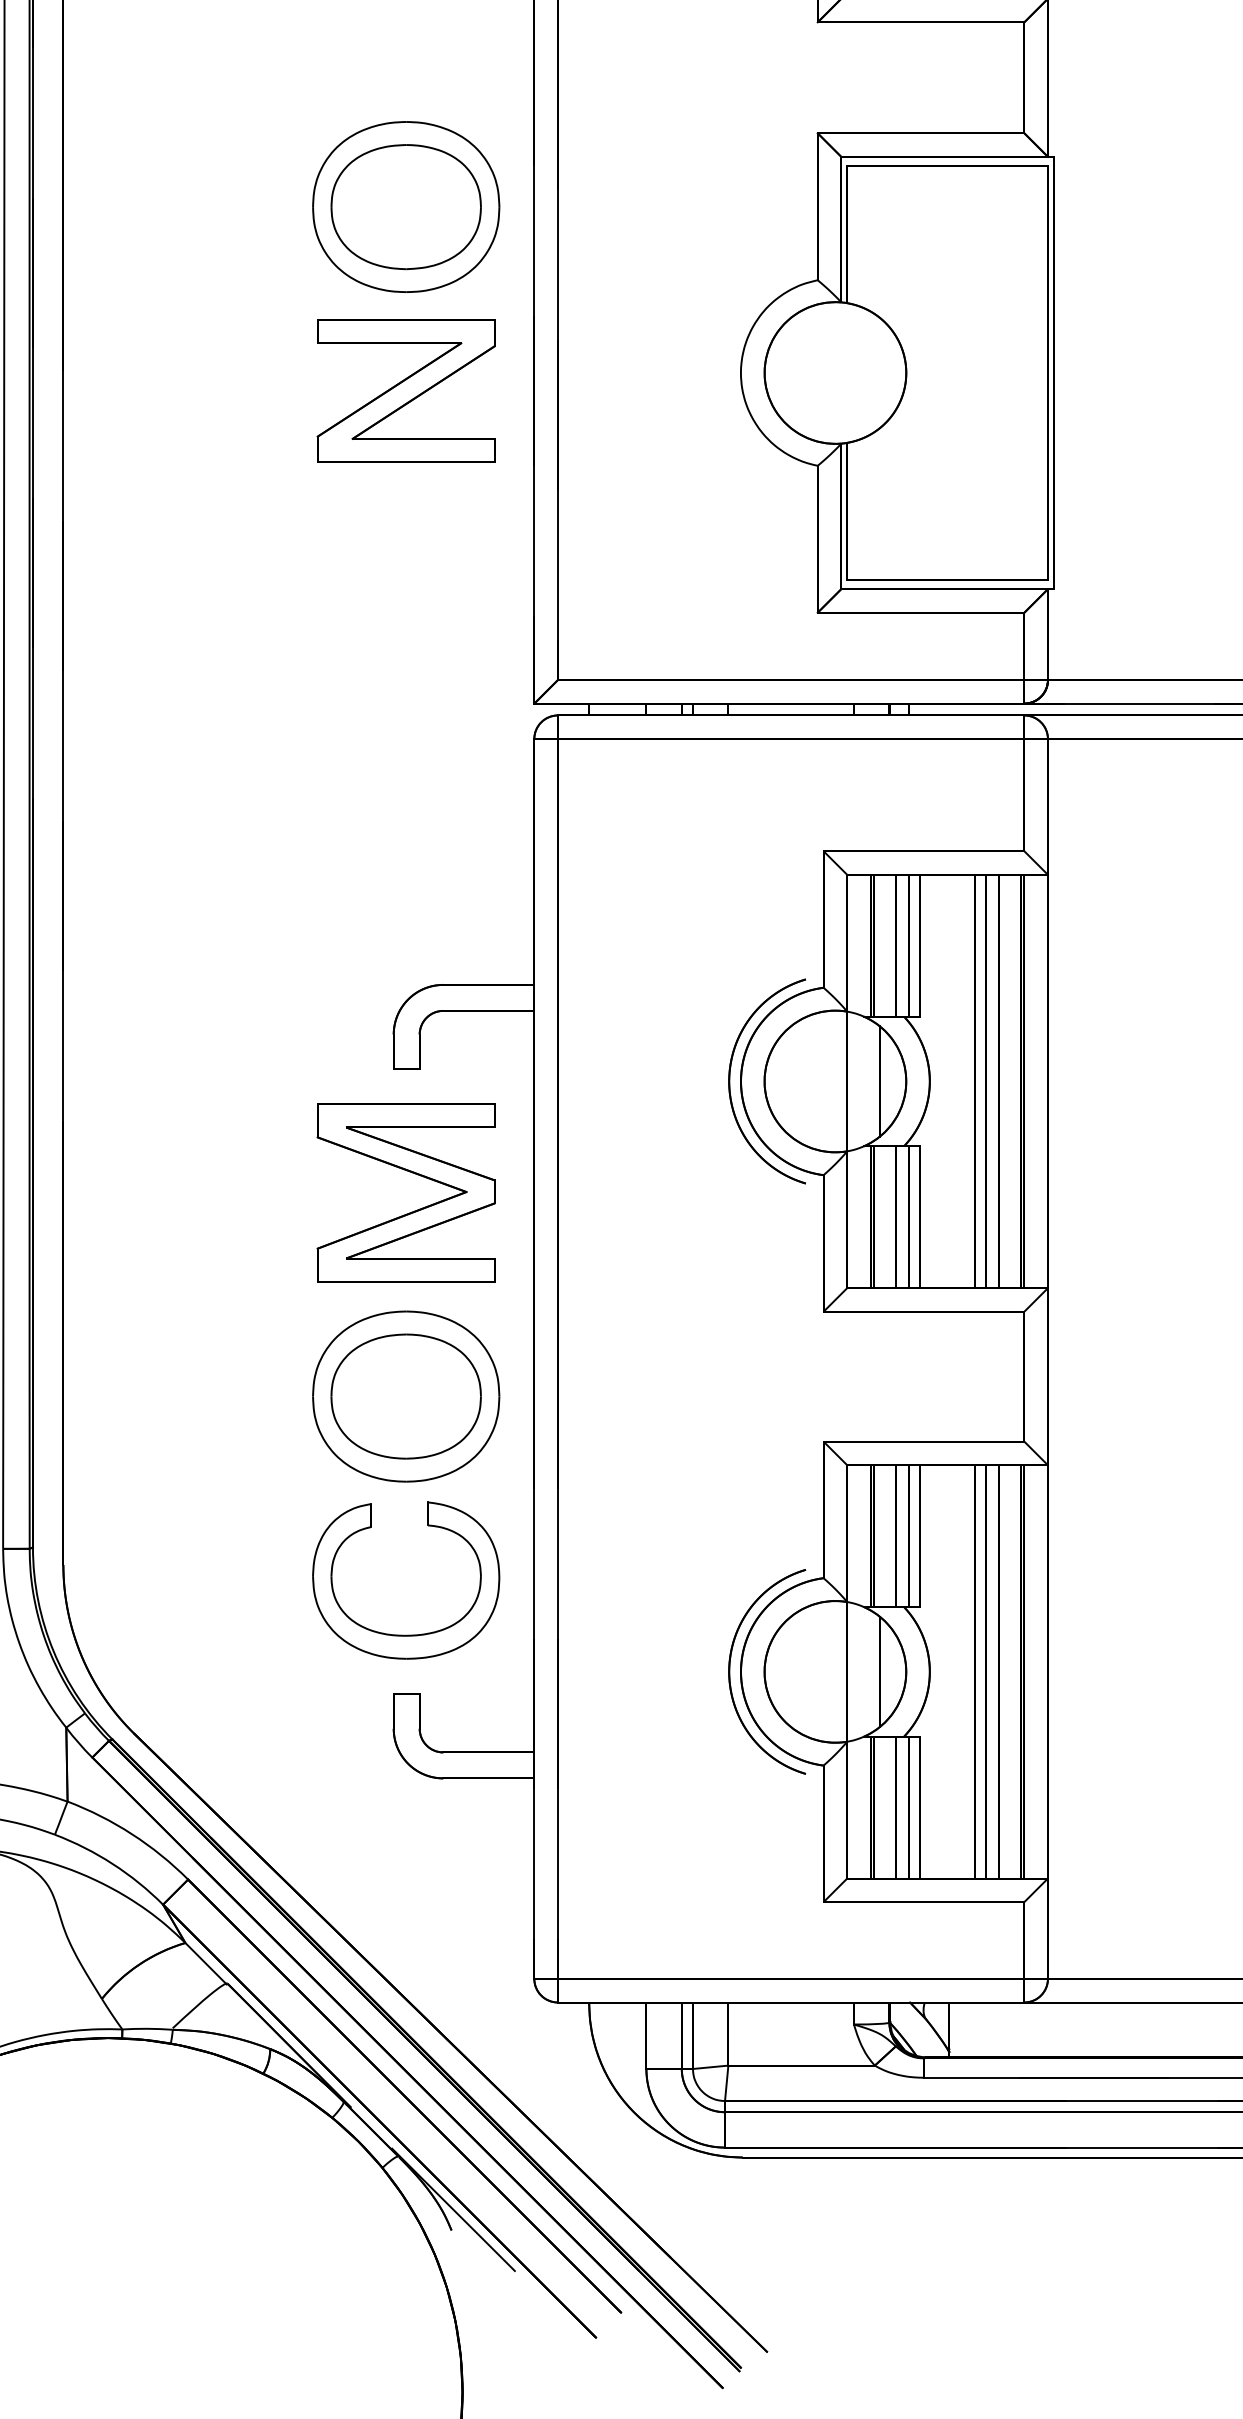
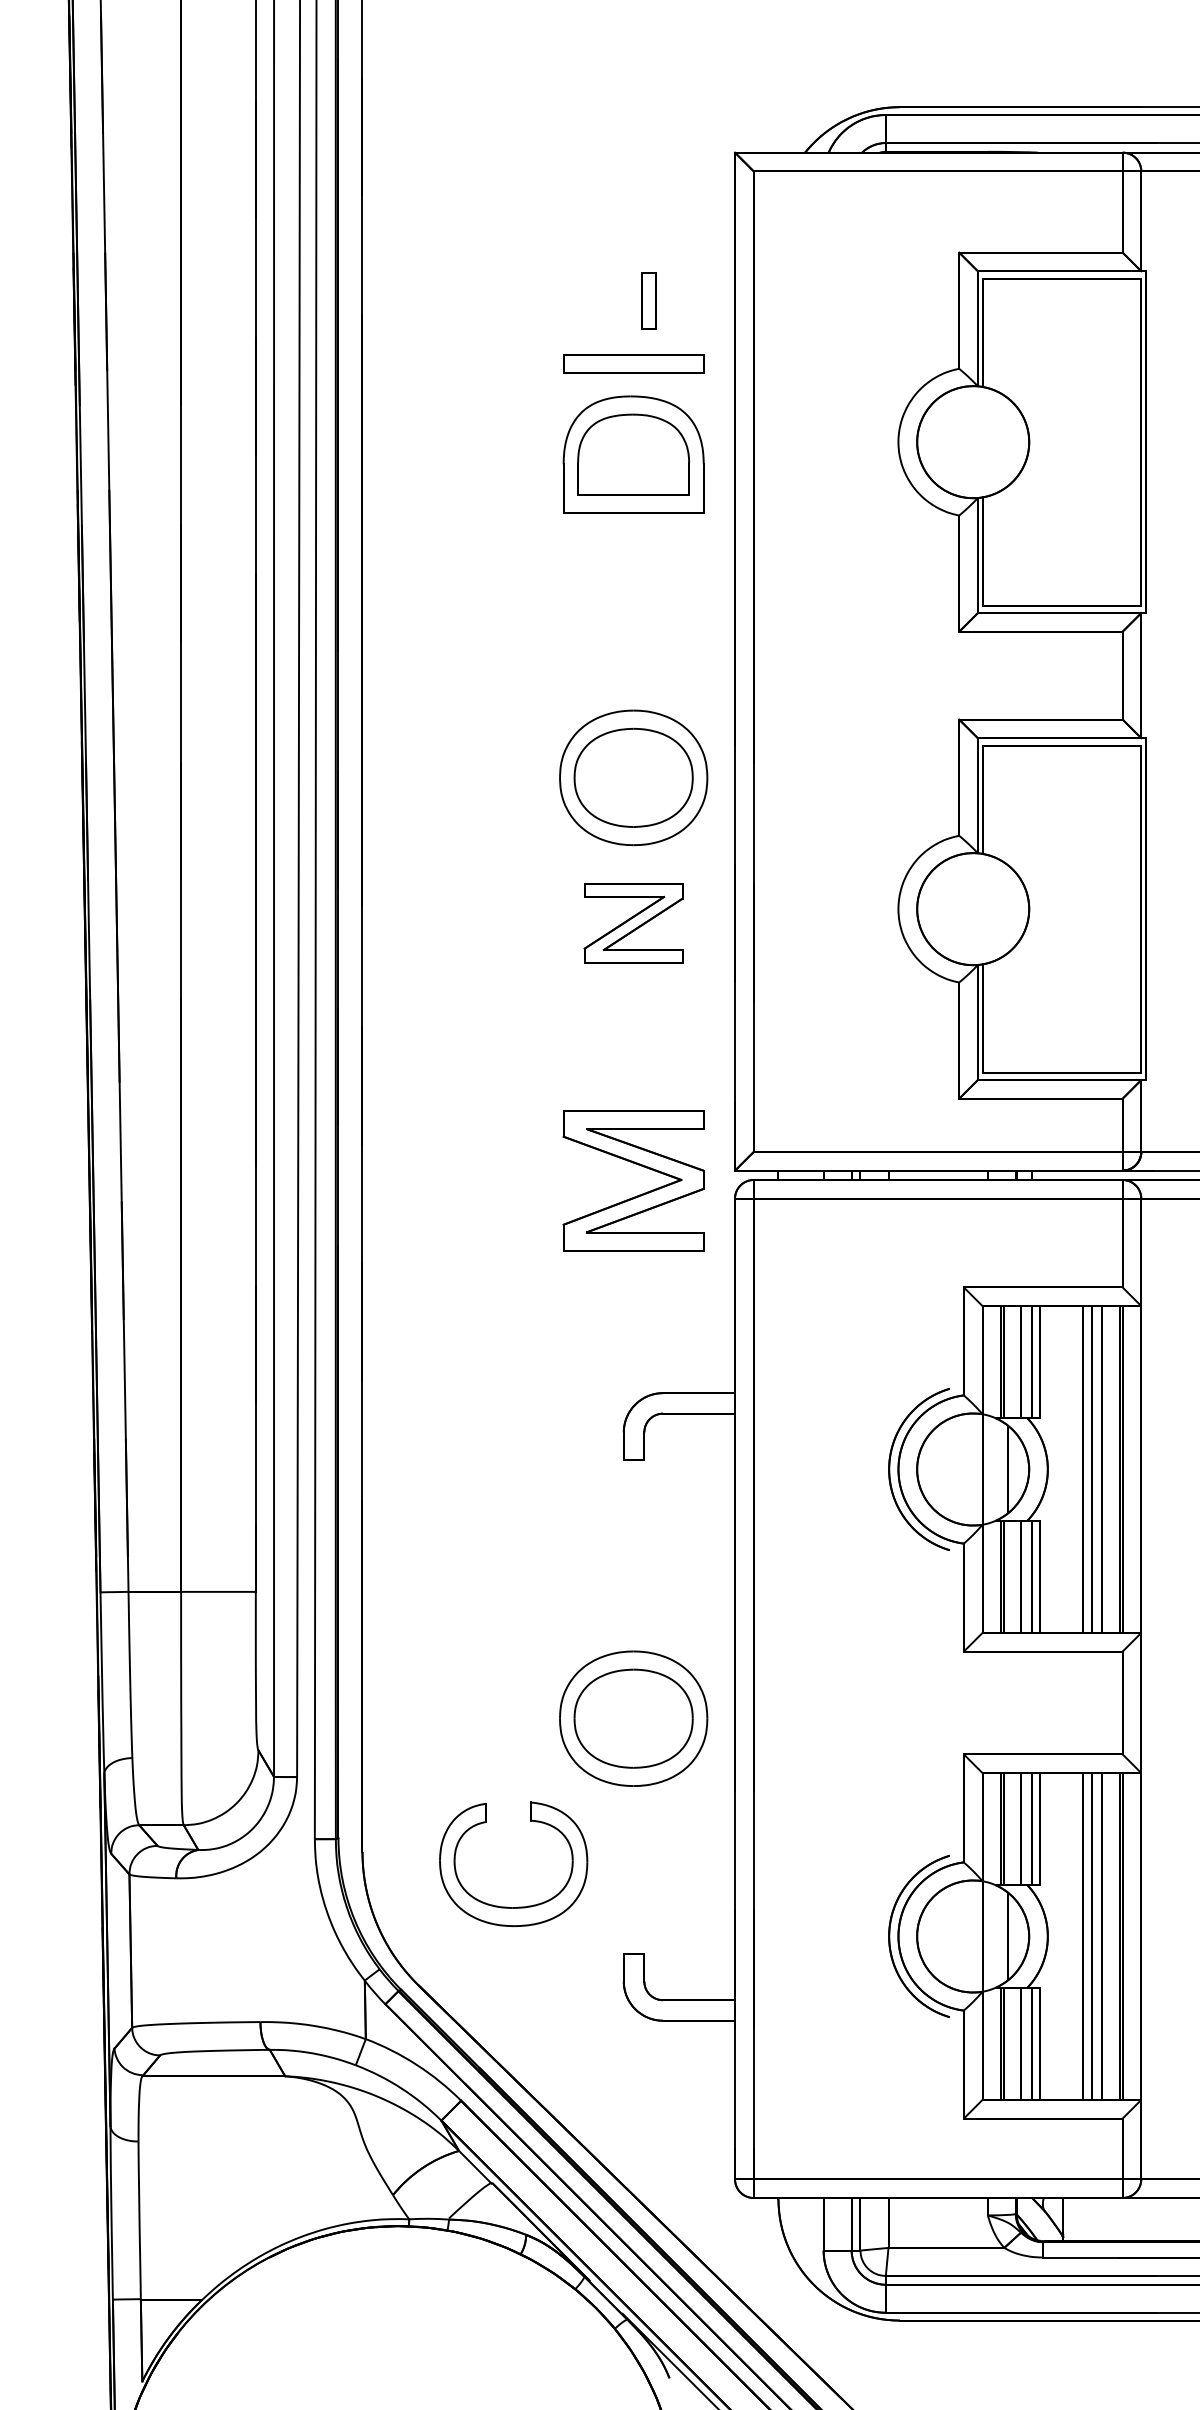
part: (405, 391) -> (633, 923), size x0.7
part: (413, 1210) -> (639, 1194), moved
part: (412, 1633) -> (518, 1906), moved

